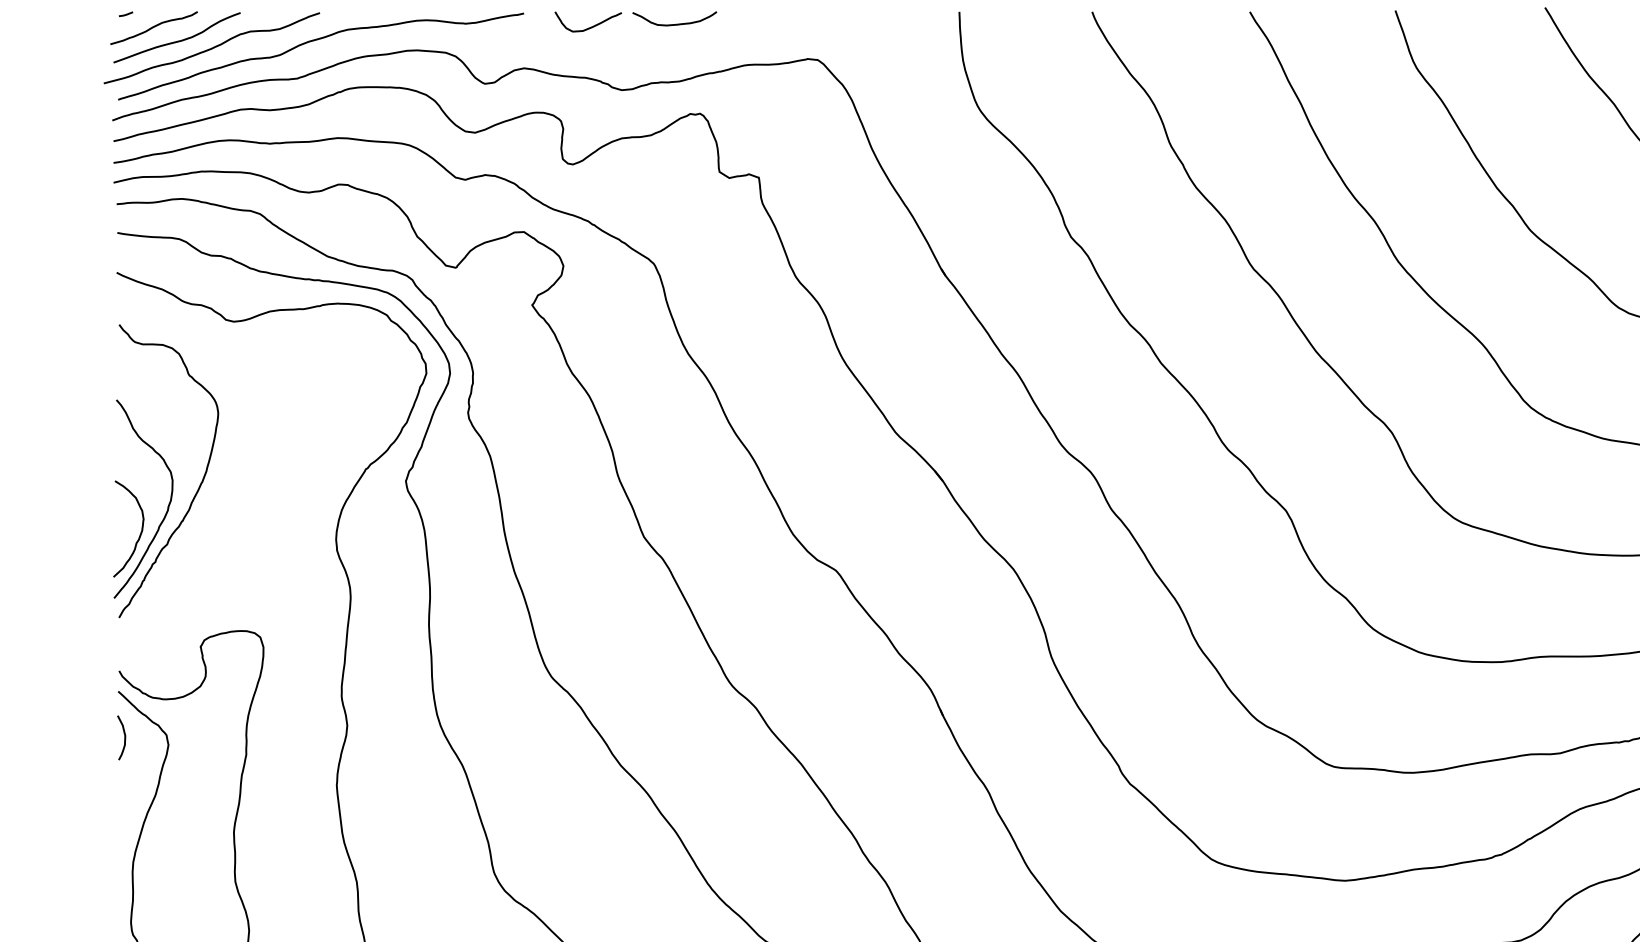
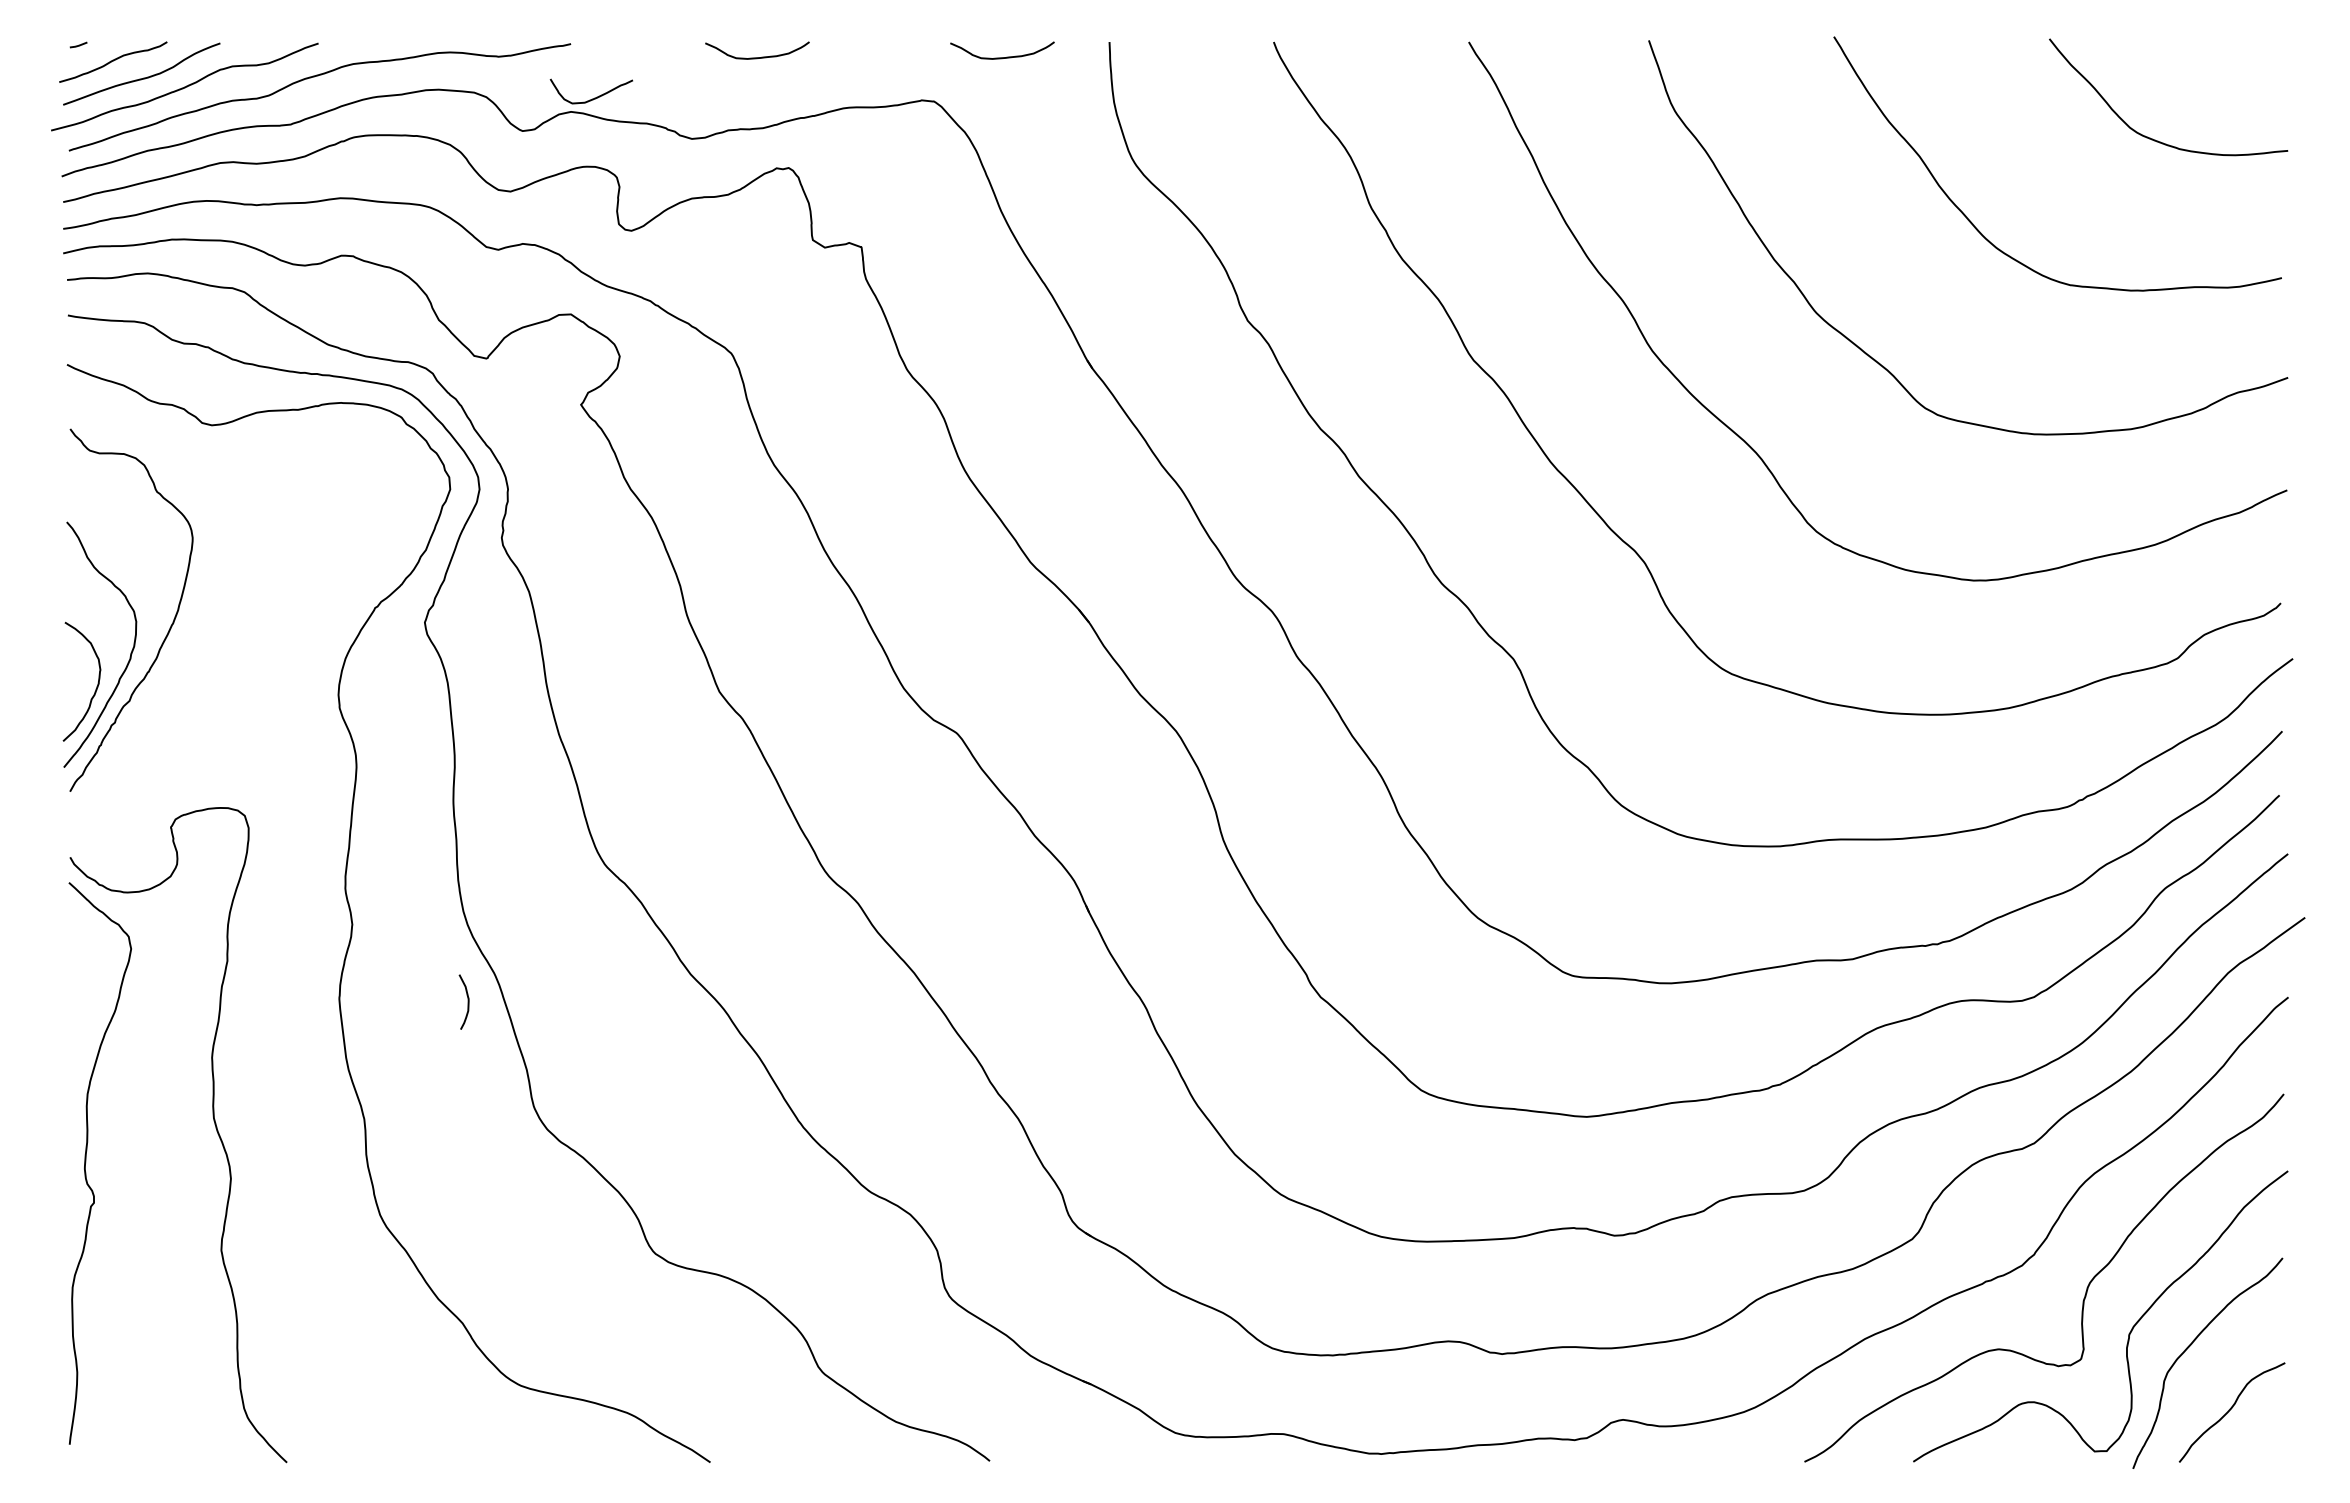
curve: (872, 24) -> (1002, 57), added
curve: (590, 26) -> (594, 97), moved
curve: (124, 737) -> (467, 1001), moved

